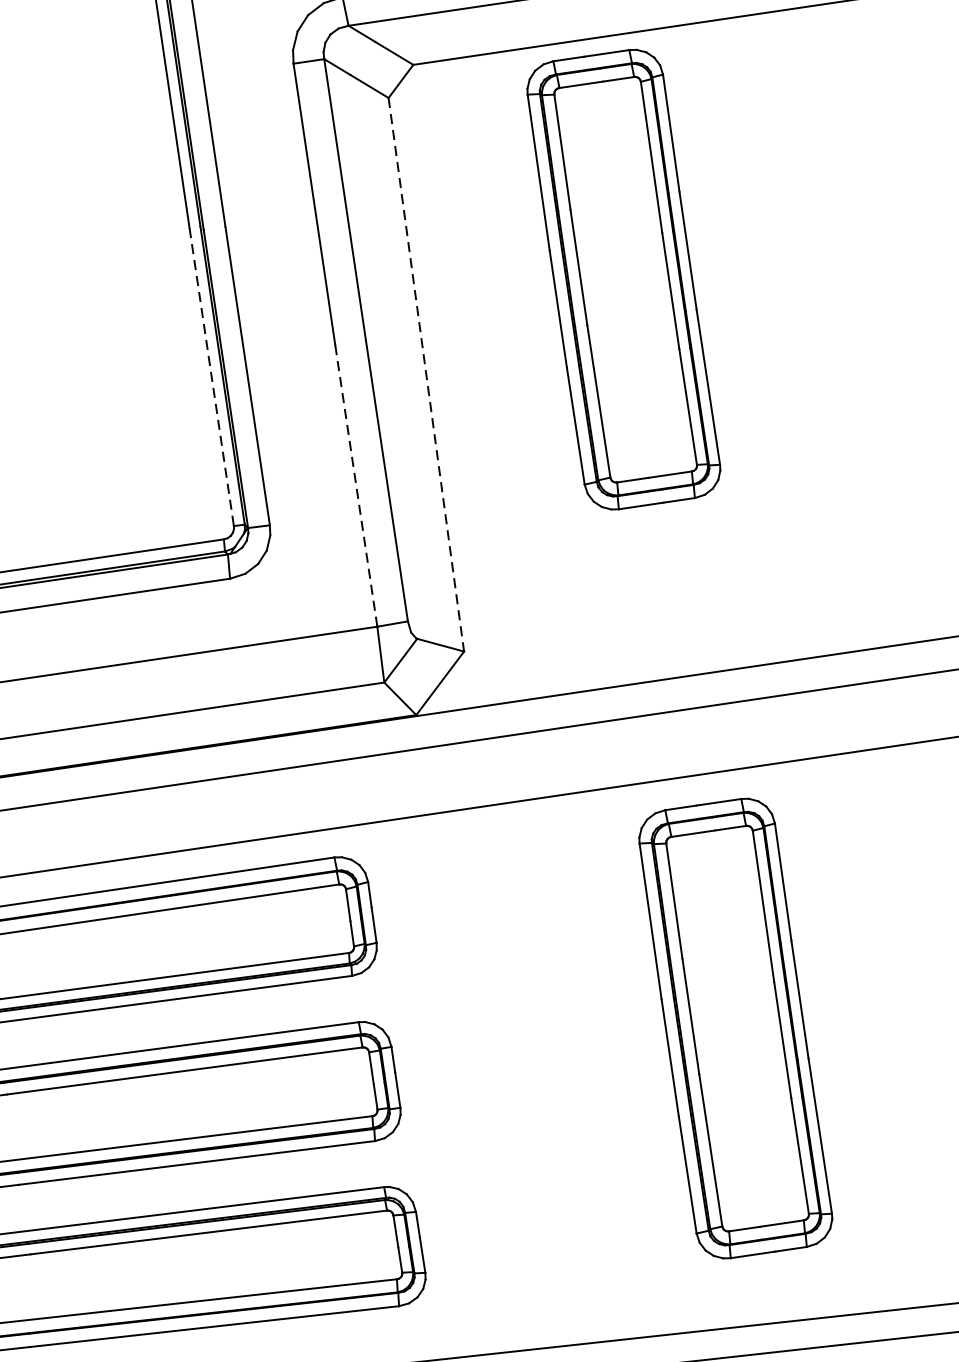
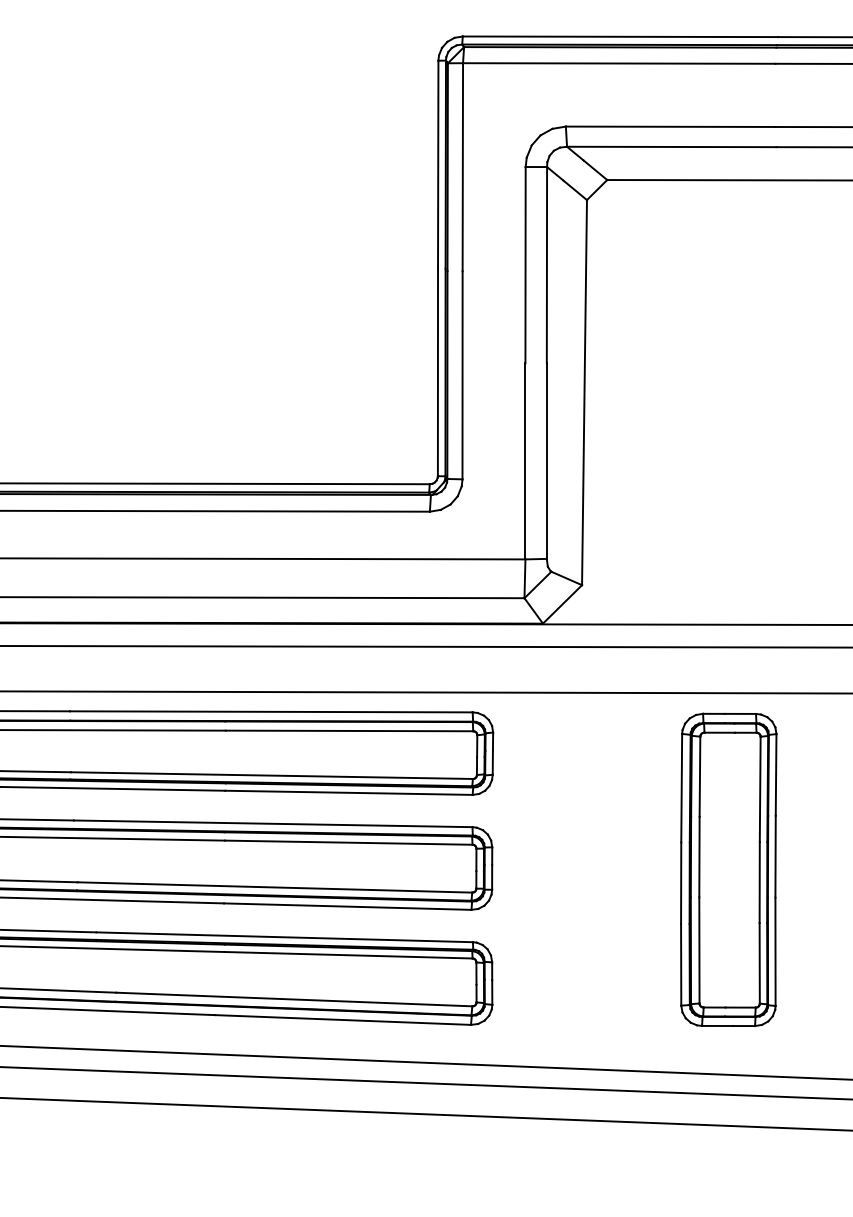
part: (623, 279) -> (728, 347), removed
line: (426, 374) -> (584, 392), dashed -> solid
line: (211, 377) -> (437, 372), dashed -> solid
line: (356, 484) -> (525, 460), dashed -> solid

